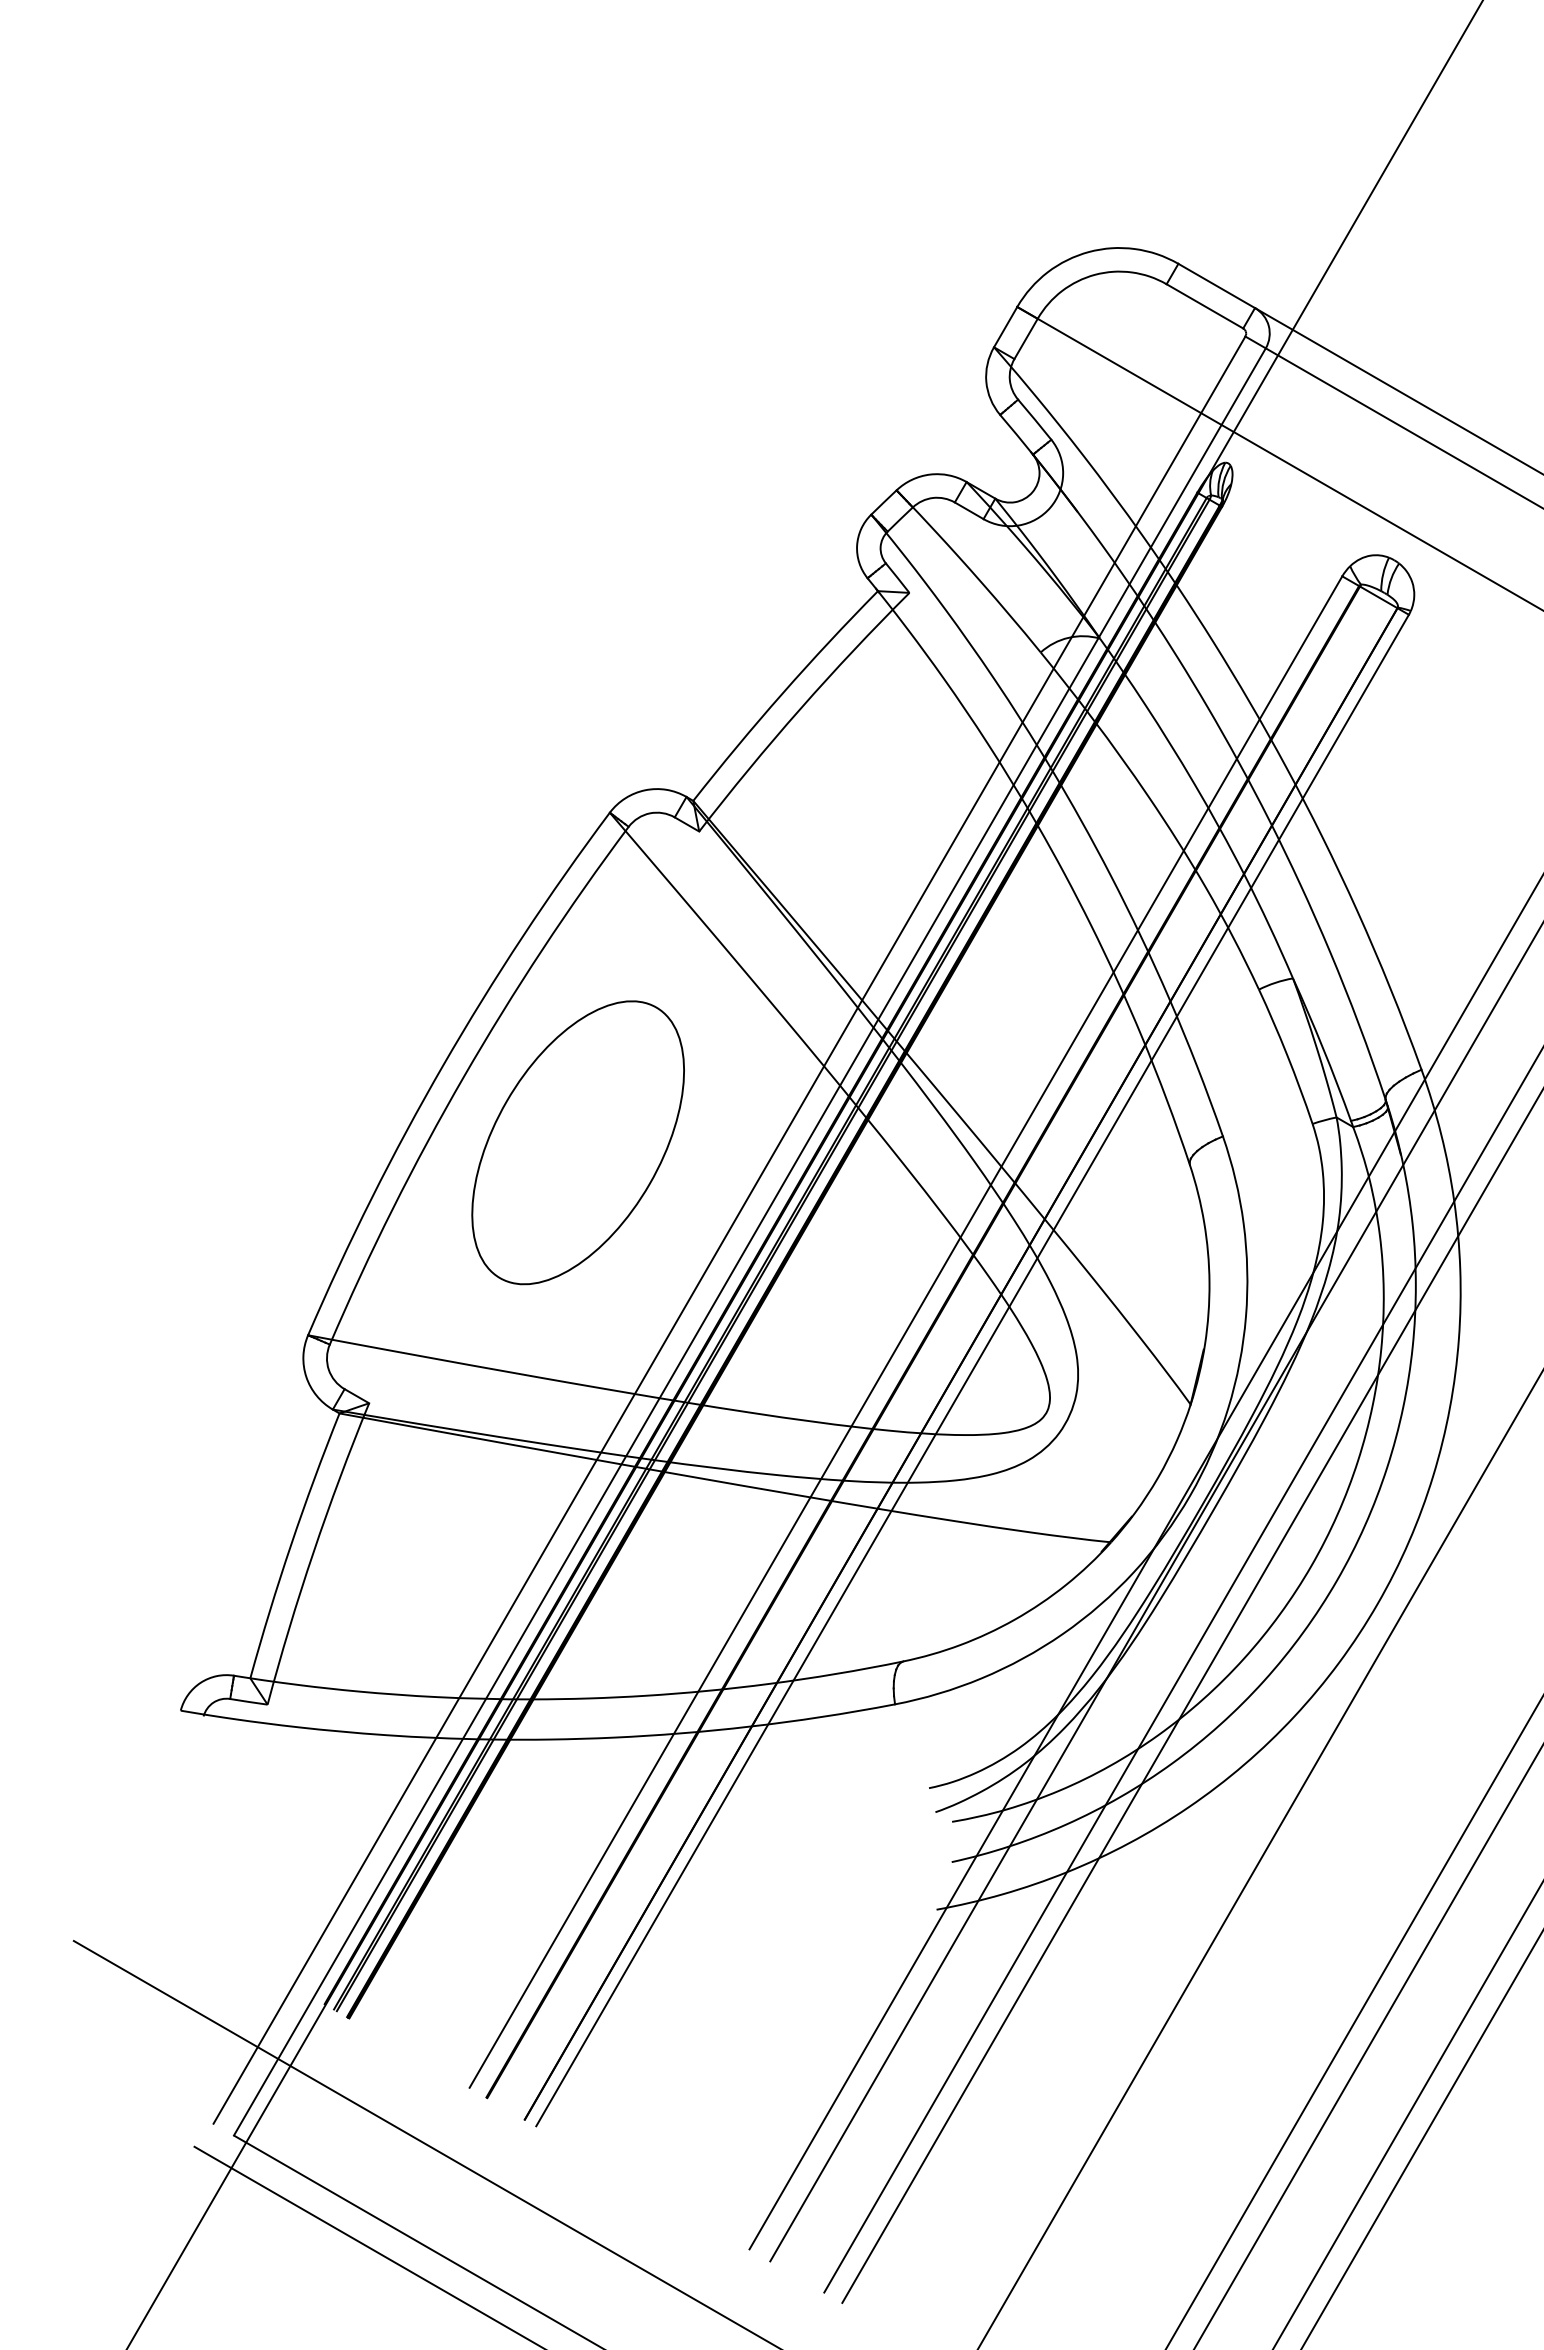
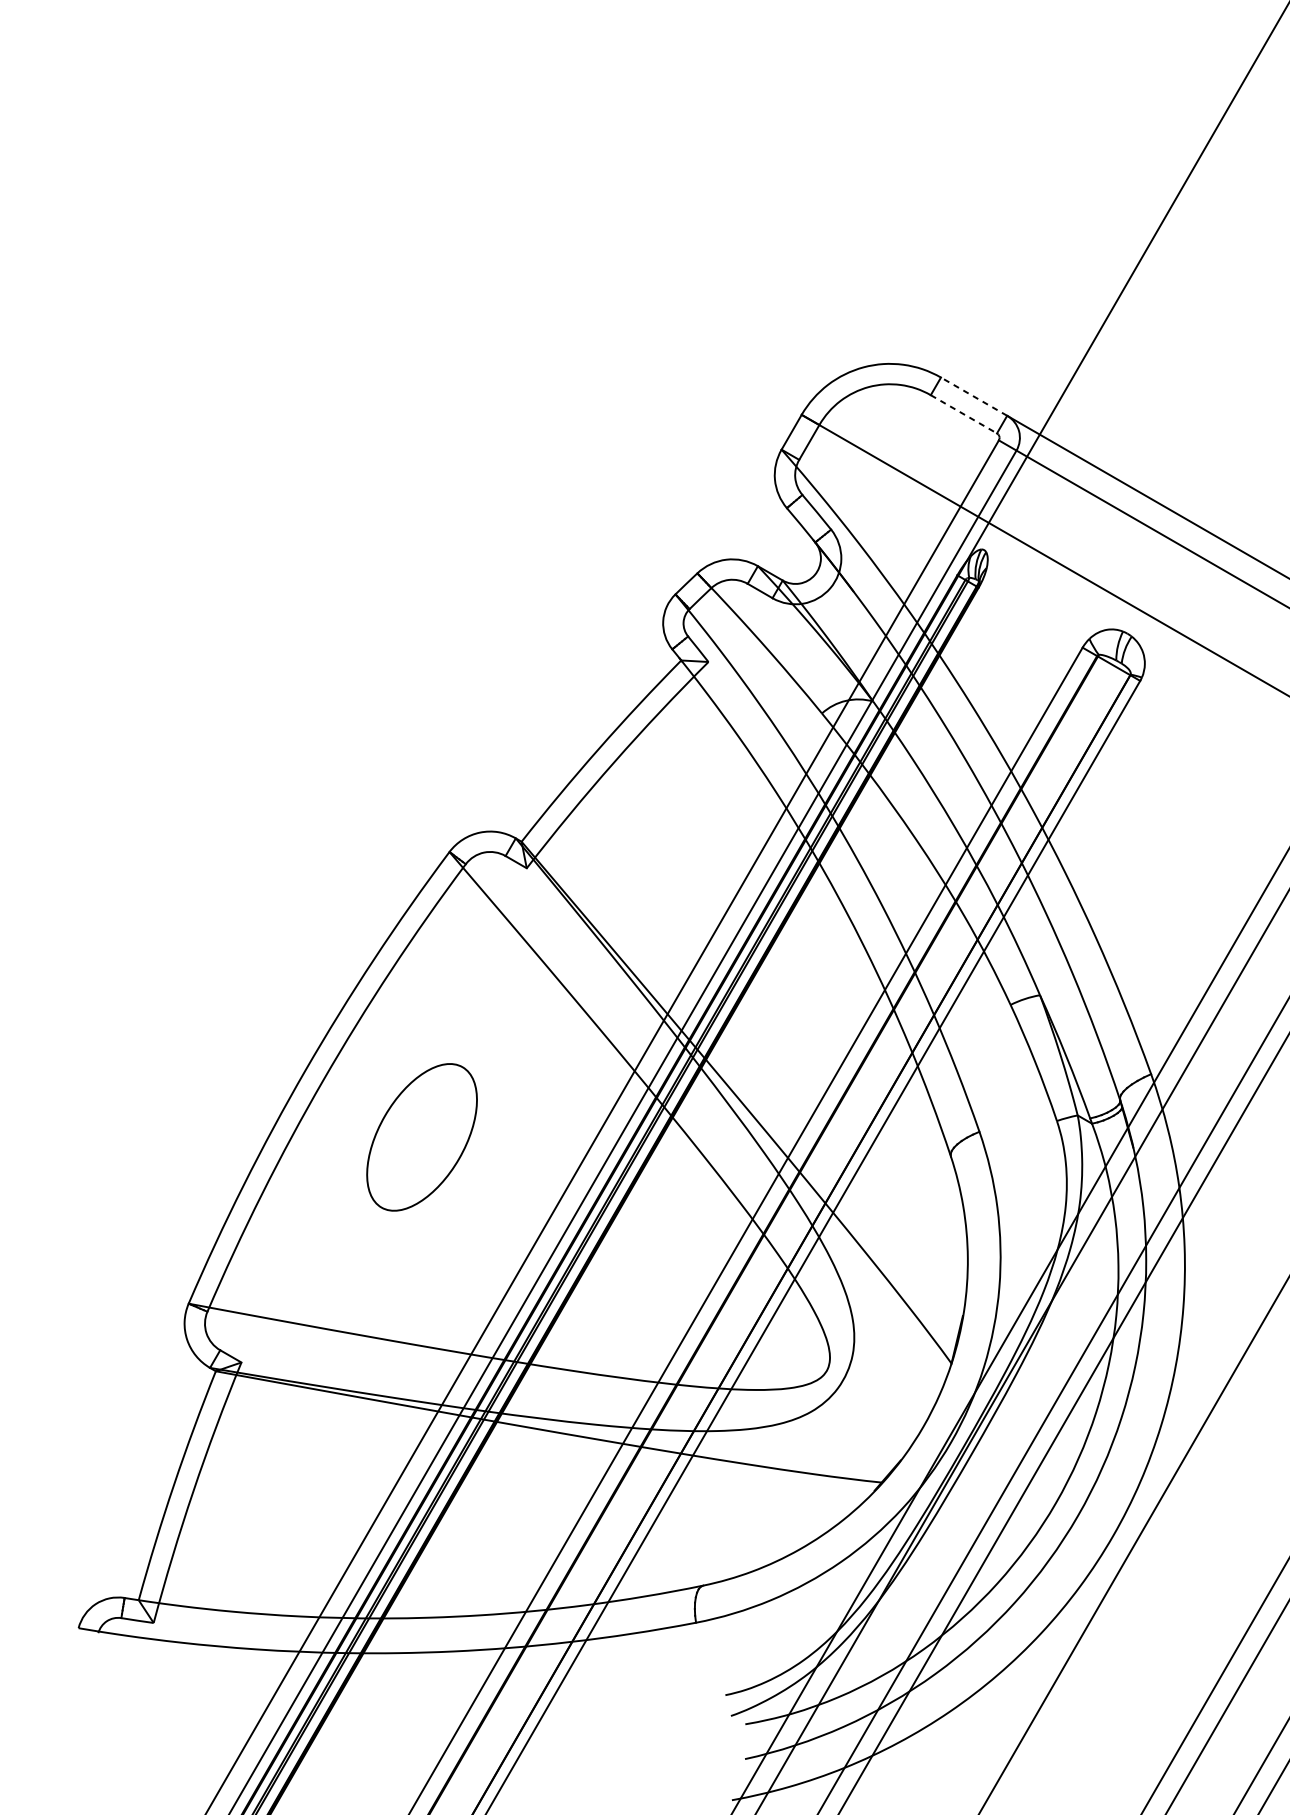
line: (1216, 285) -> (973, 396), solid -> dashed
line: (1205, 306) -> (964, 414), solid -> dashed
part: (577, 1142) -> (421, 1137), size x0.6

